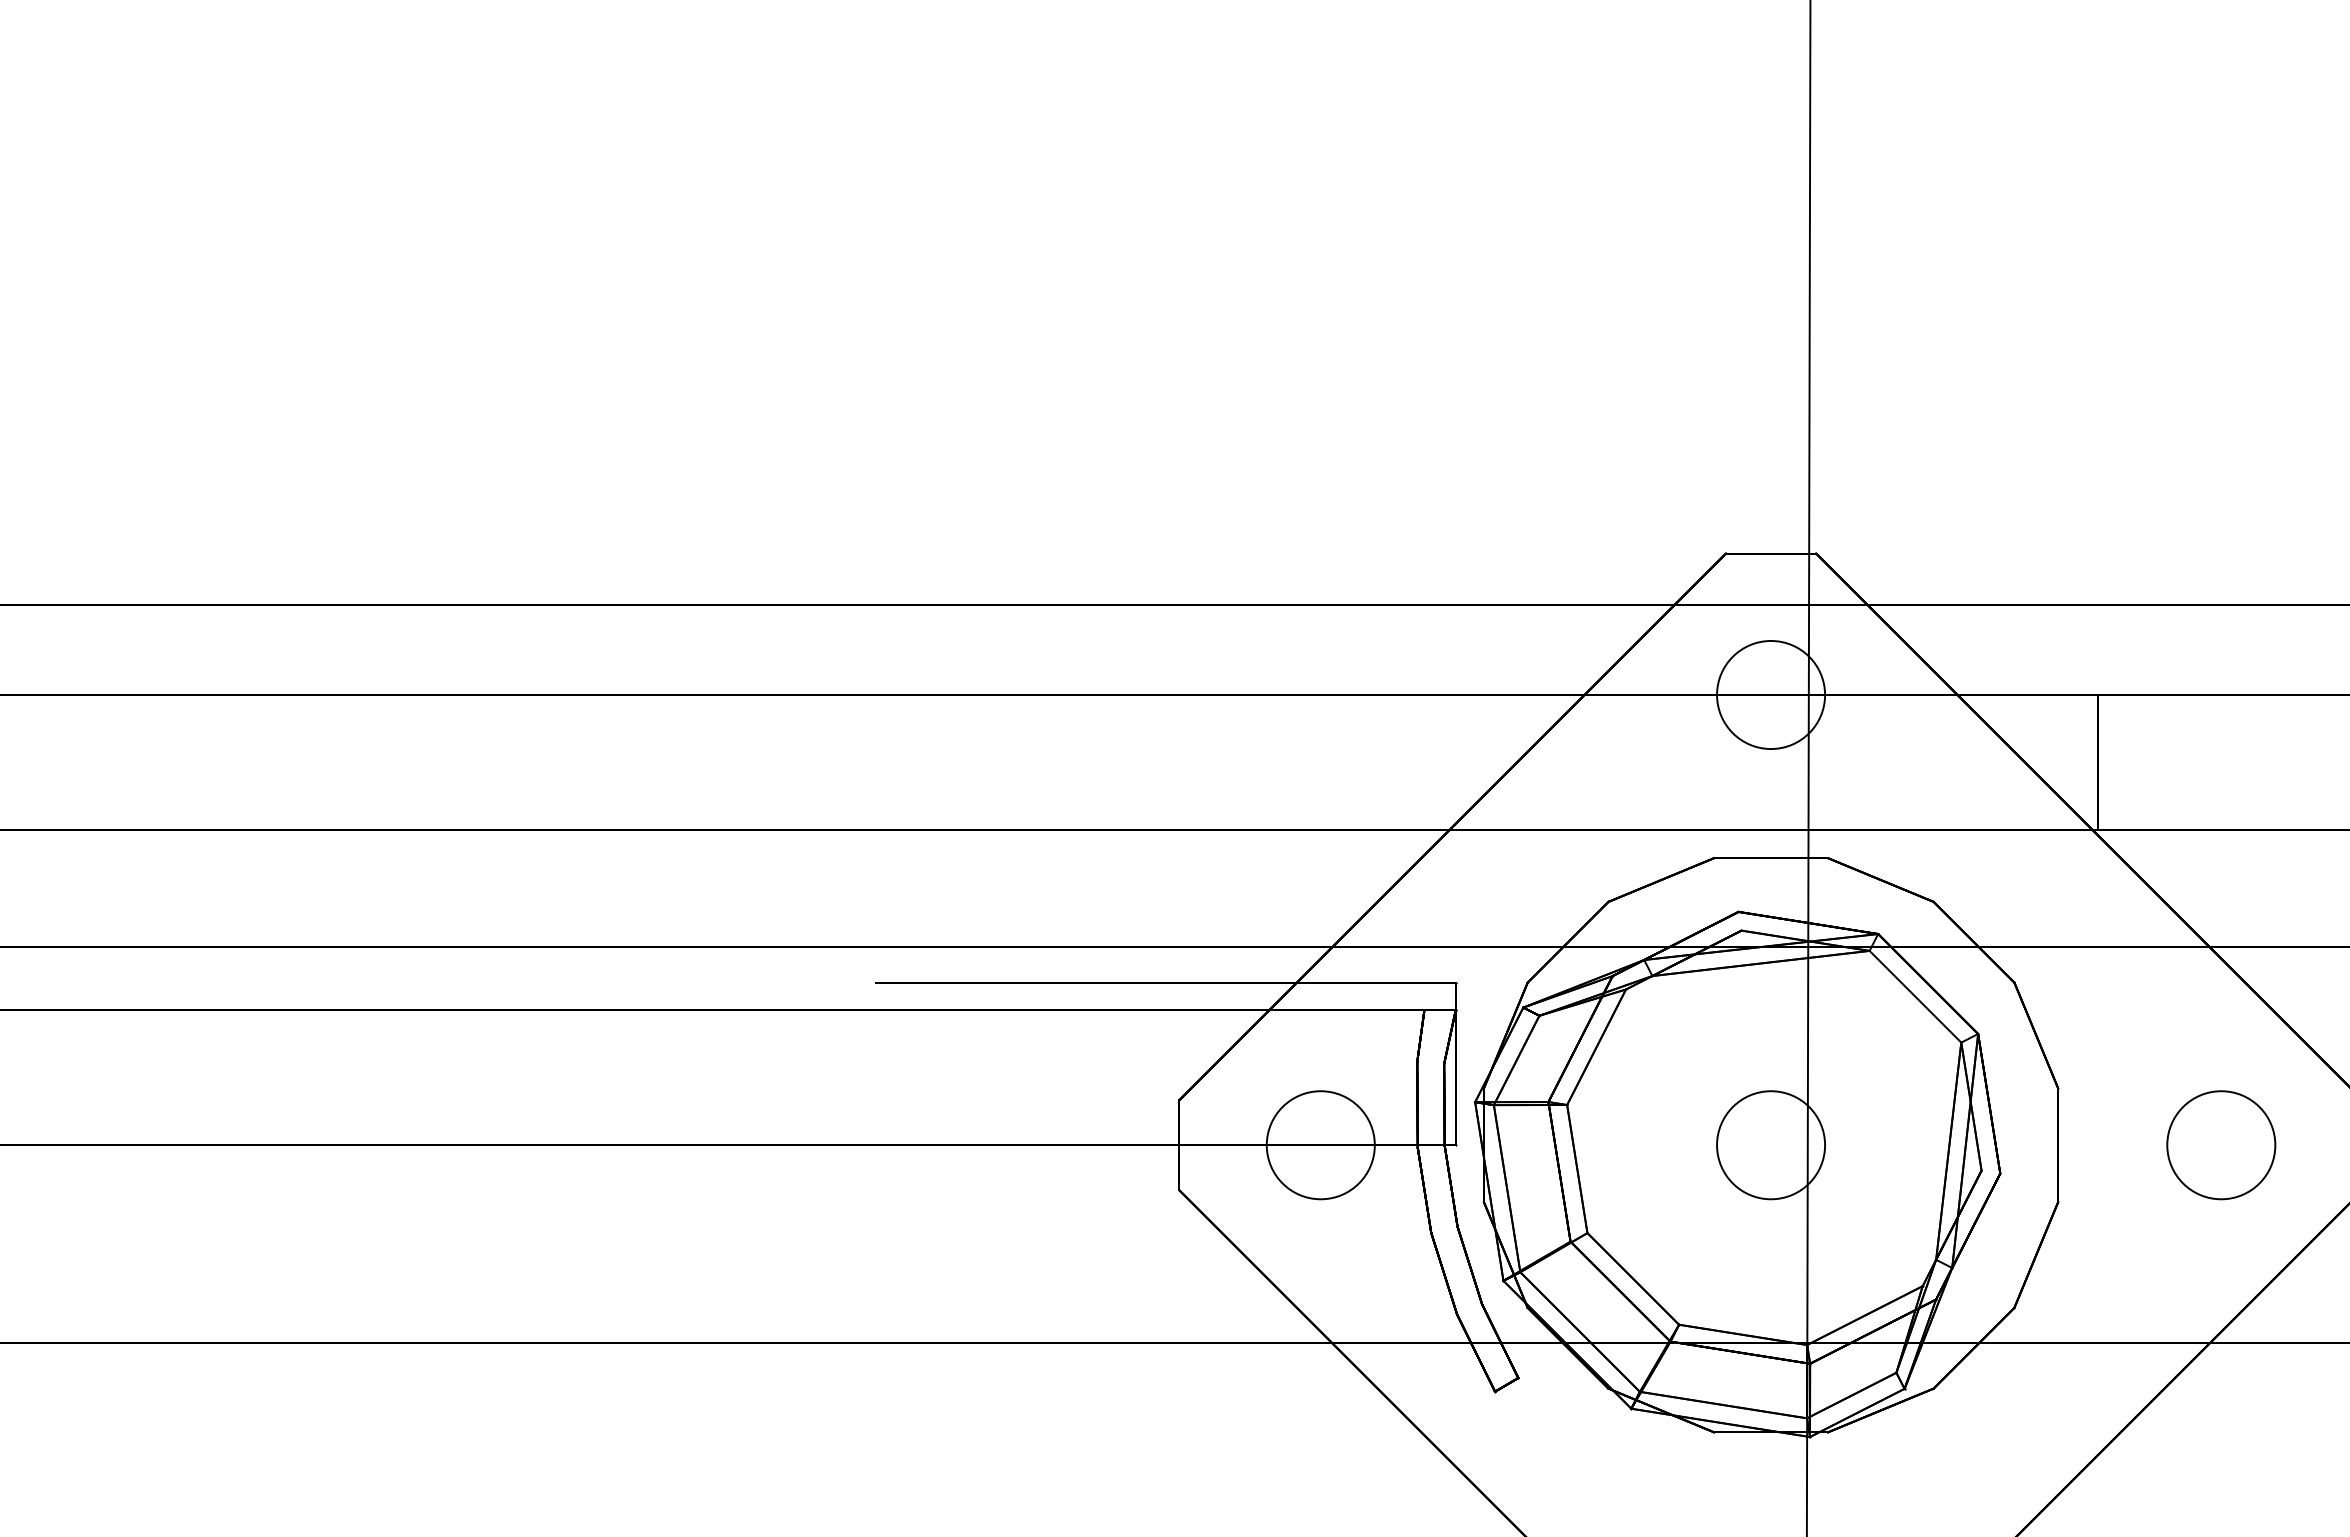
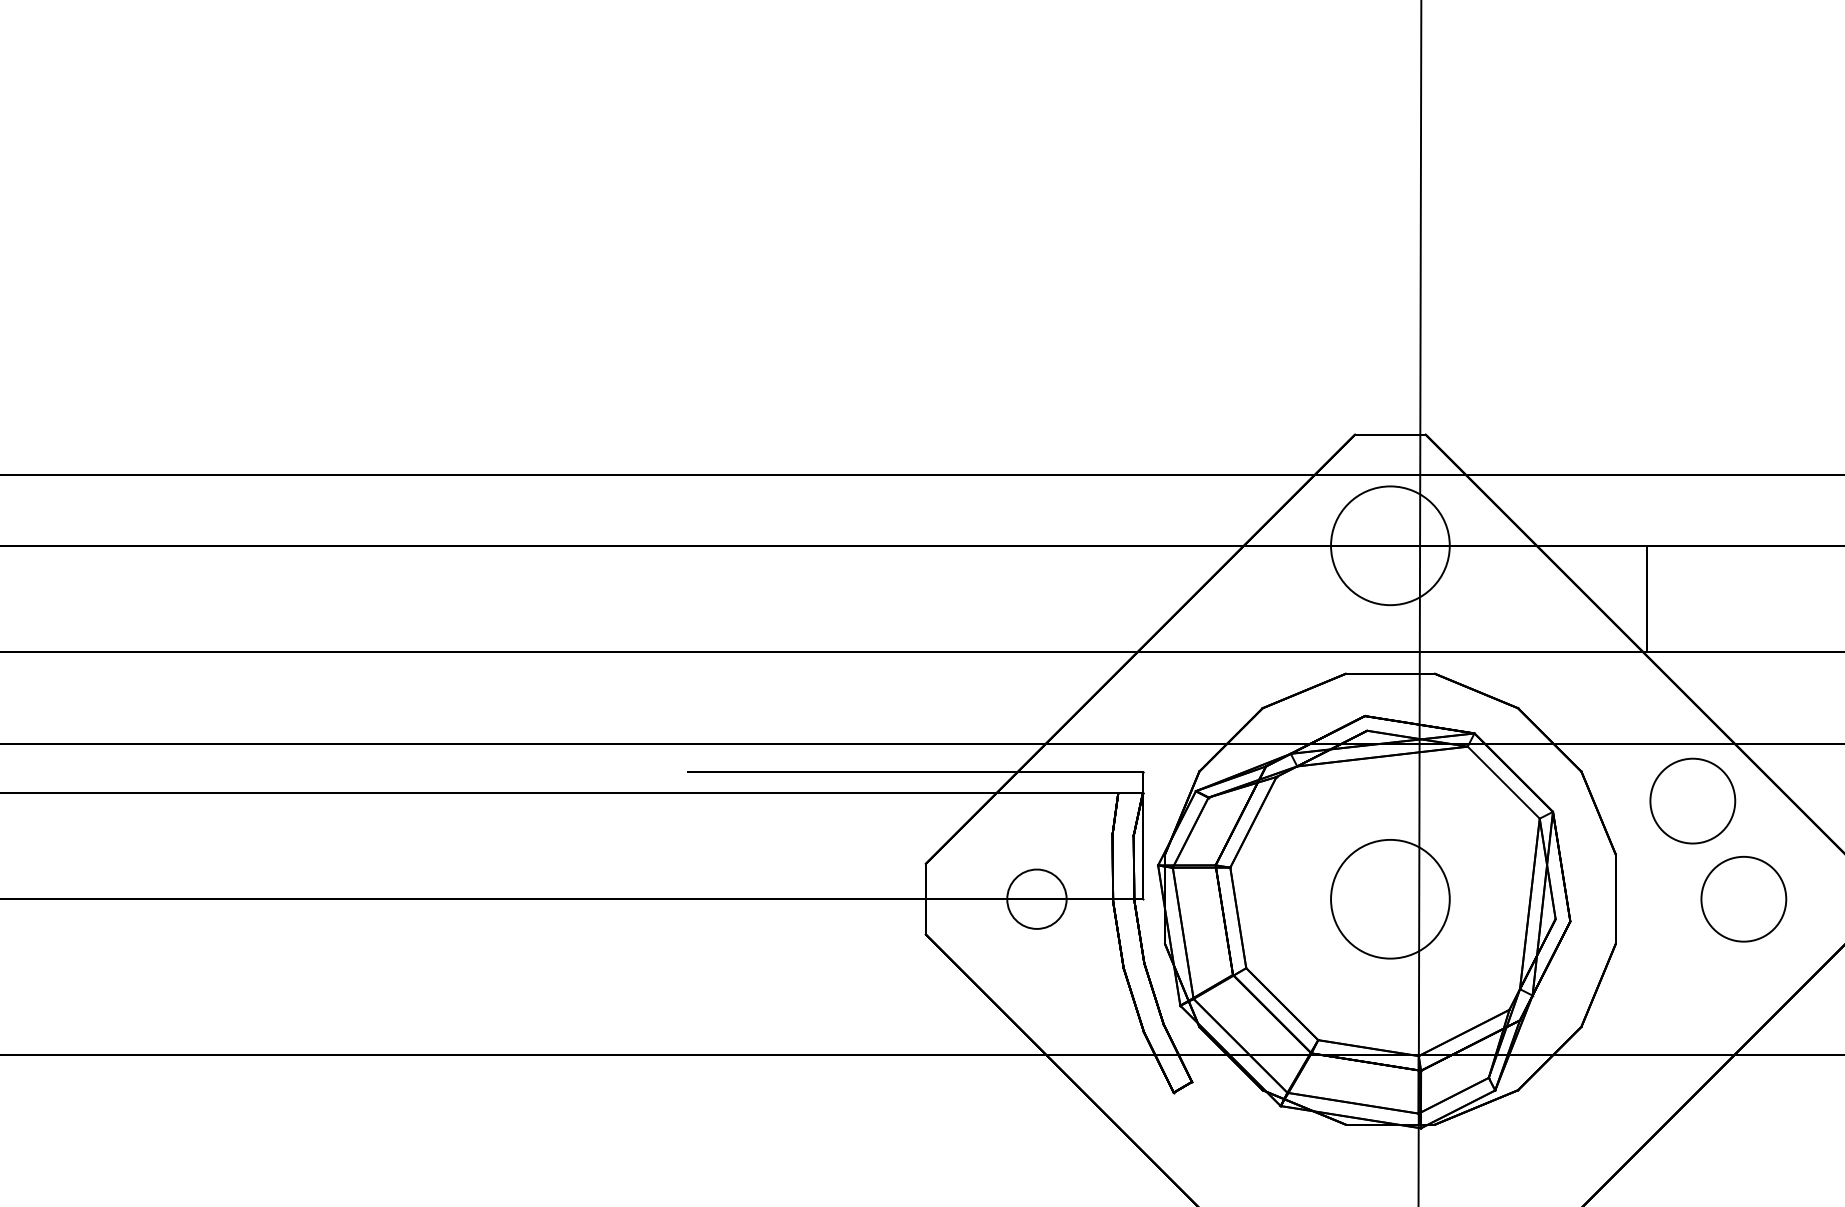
circle: (1771, 694) -> (1390, 545), size x1.4
circle: (2156, 1020) -> (1692, 801), added
circle: (1320, 1145) -> (1036, 899), size x0.7
circle: (1771, 1145) -> (1390, 899), size x1.4

